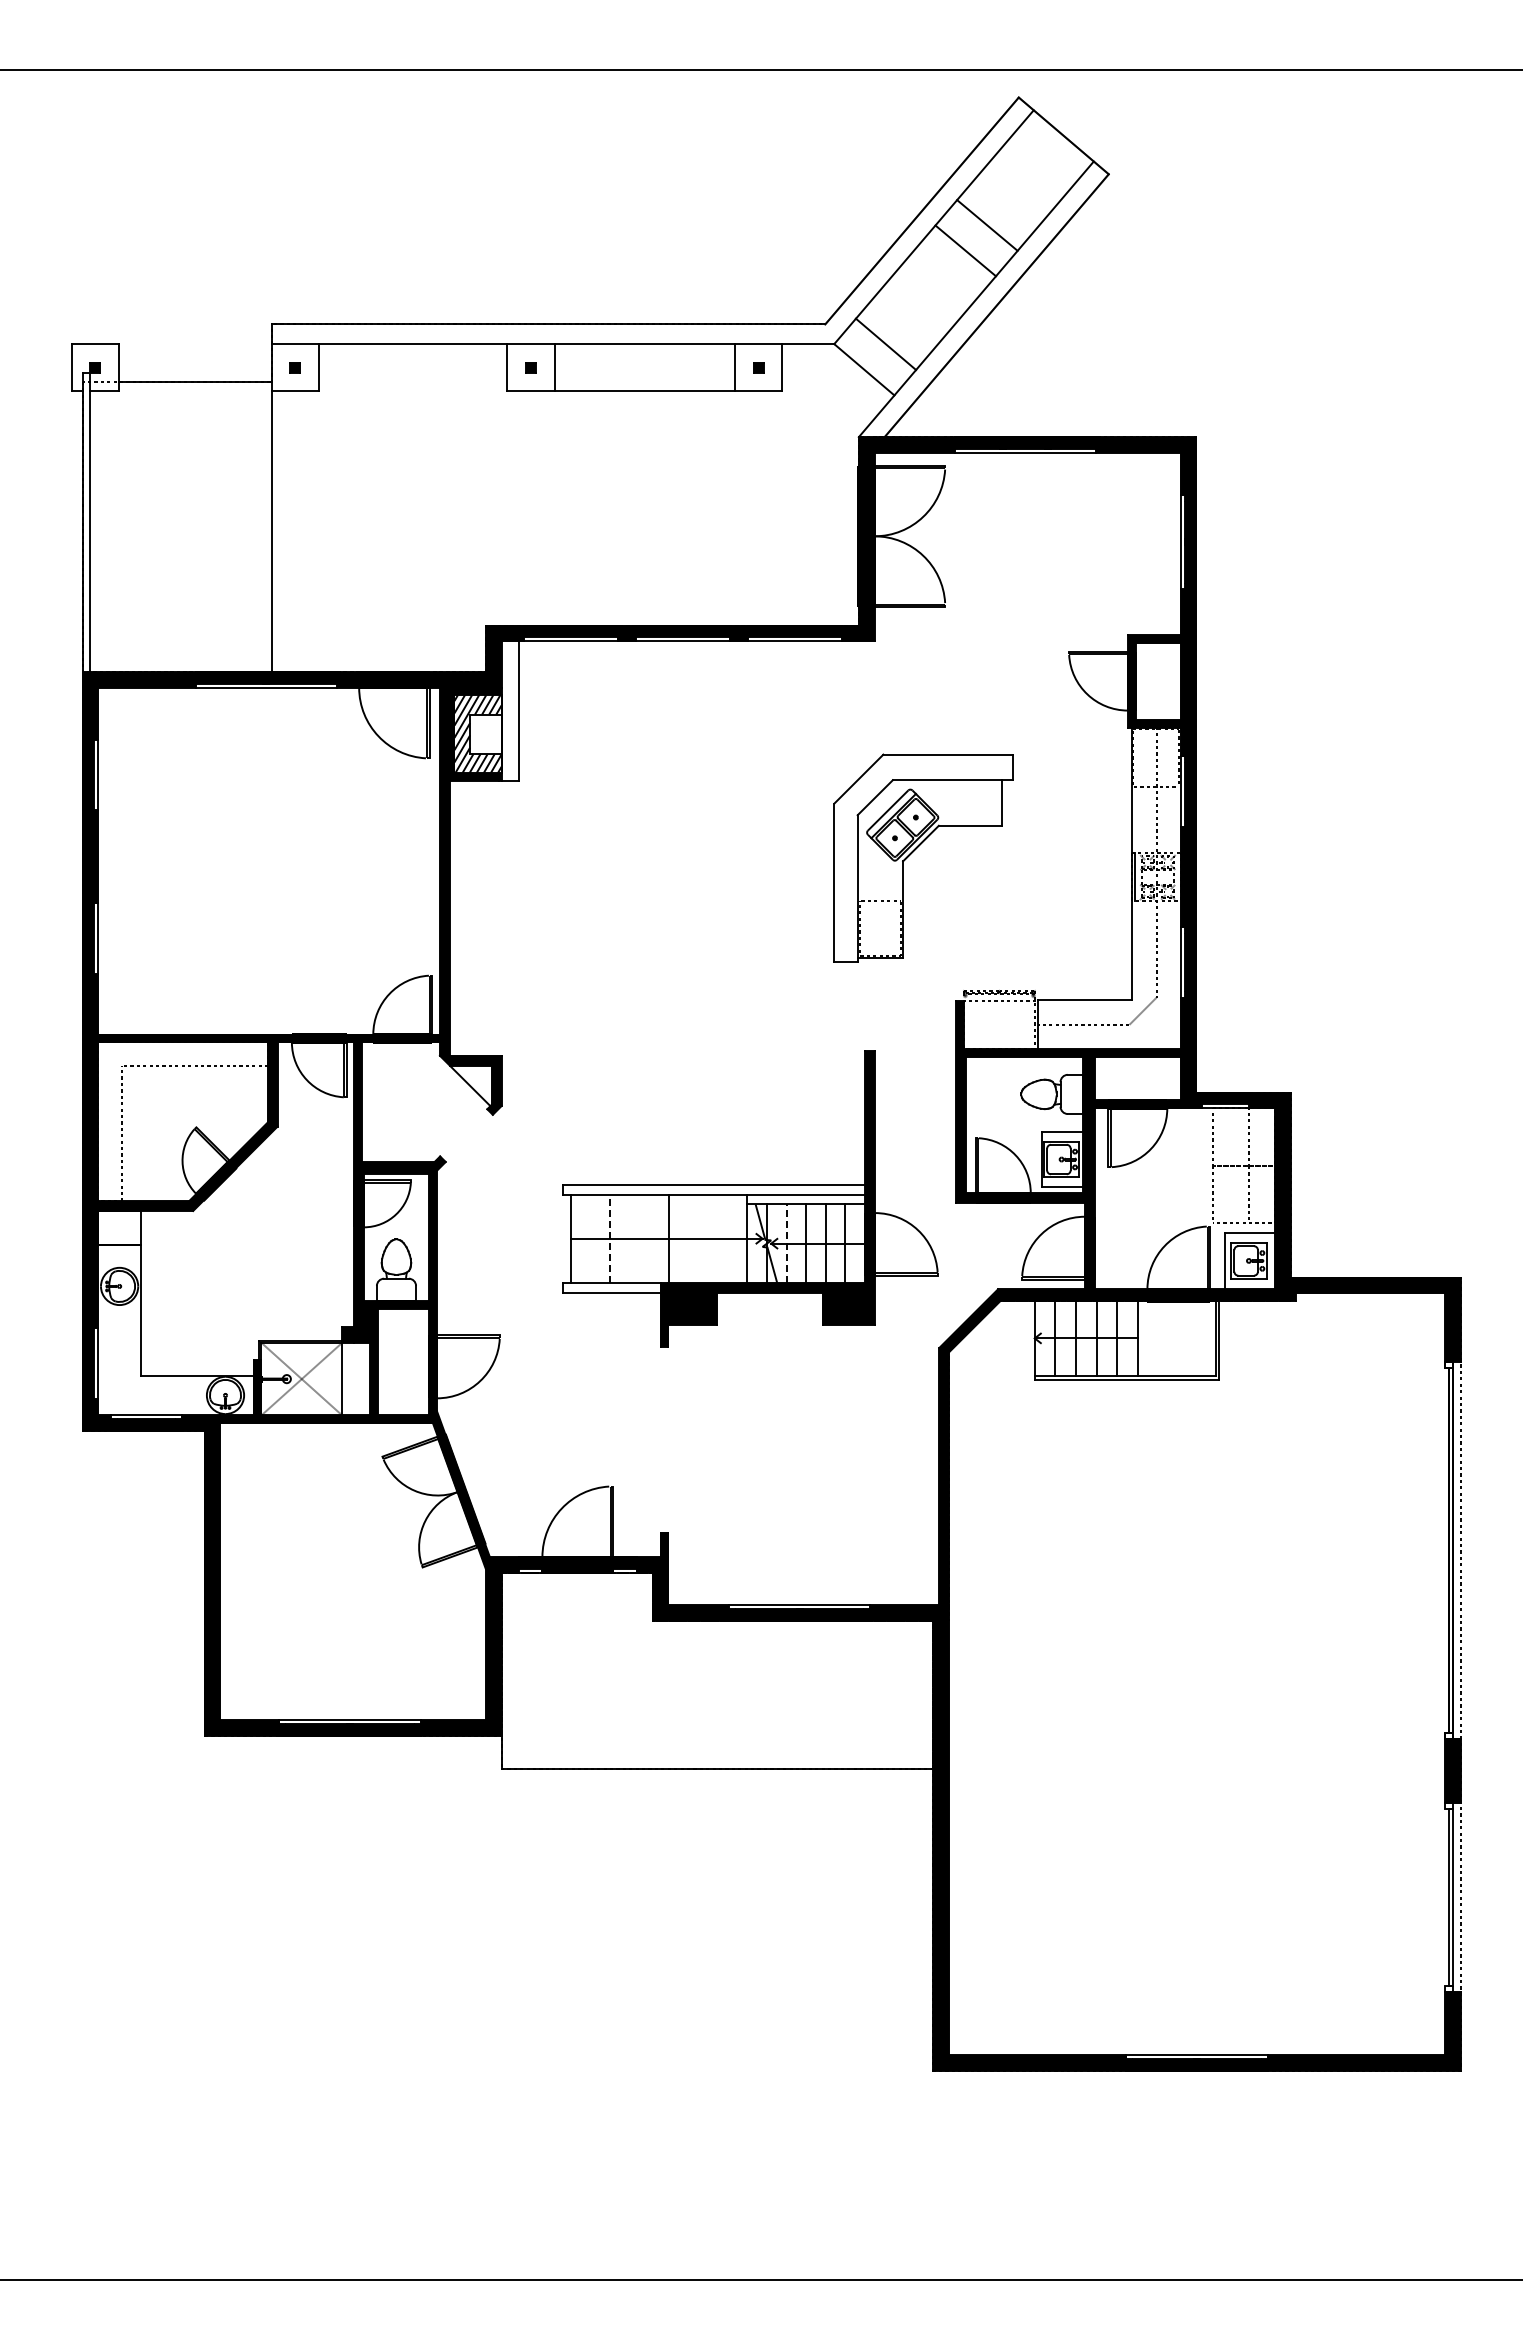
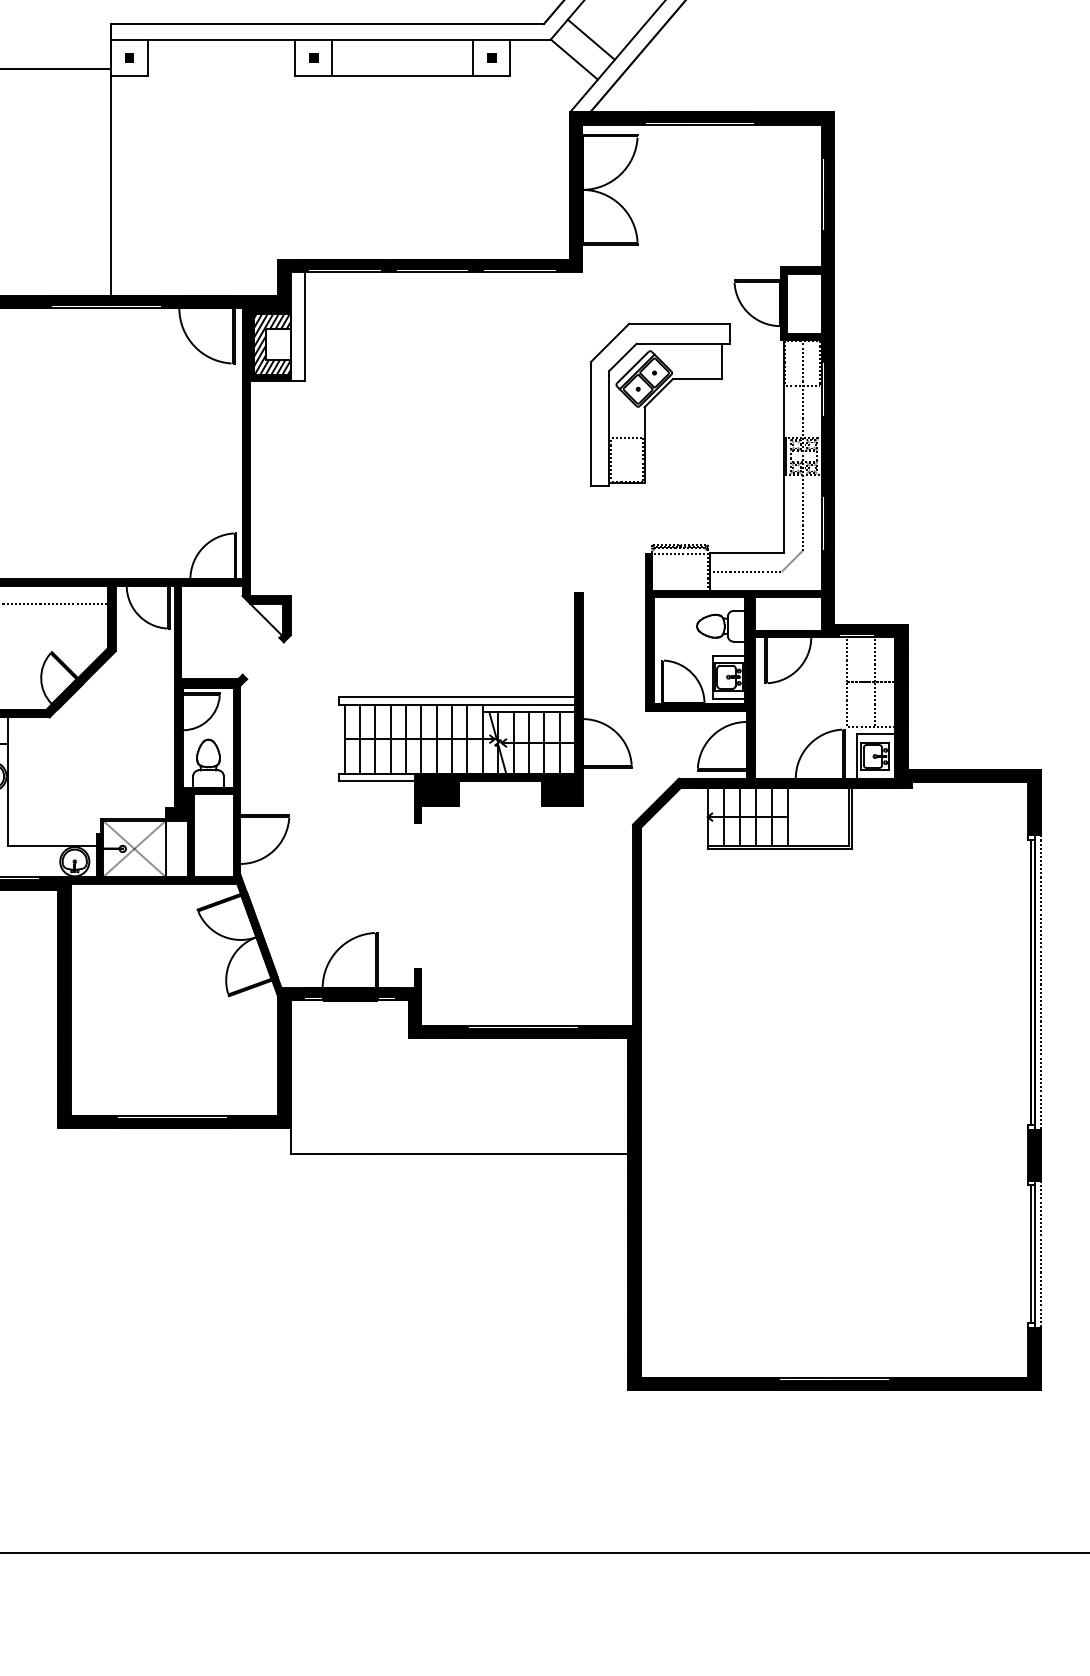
part: (916, 849) -> (655, 398), moved
line: (590, 1238) -> (360, 738), added
line: (609, 1238) -> (375, 738), dashed -> solid
line: (629, 1238) -> (390, 738), added
line: (649, 1238) -> (406, 738), added
line: (688, 1238) -> (436, 738), added
line: (708, 1238) -> (452, 738), added
line: (727, 1238) -> (467, 738), added
line: (786, 1243) -> (513, 742), dashed -> solid

